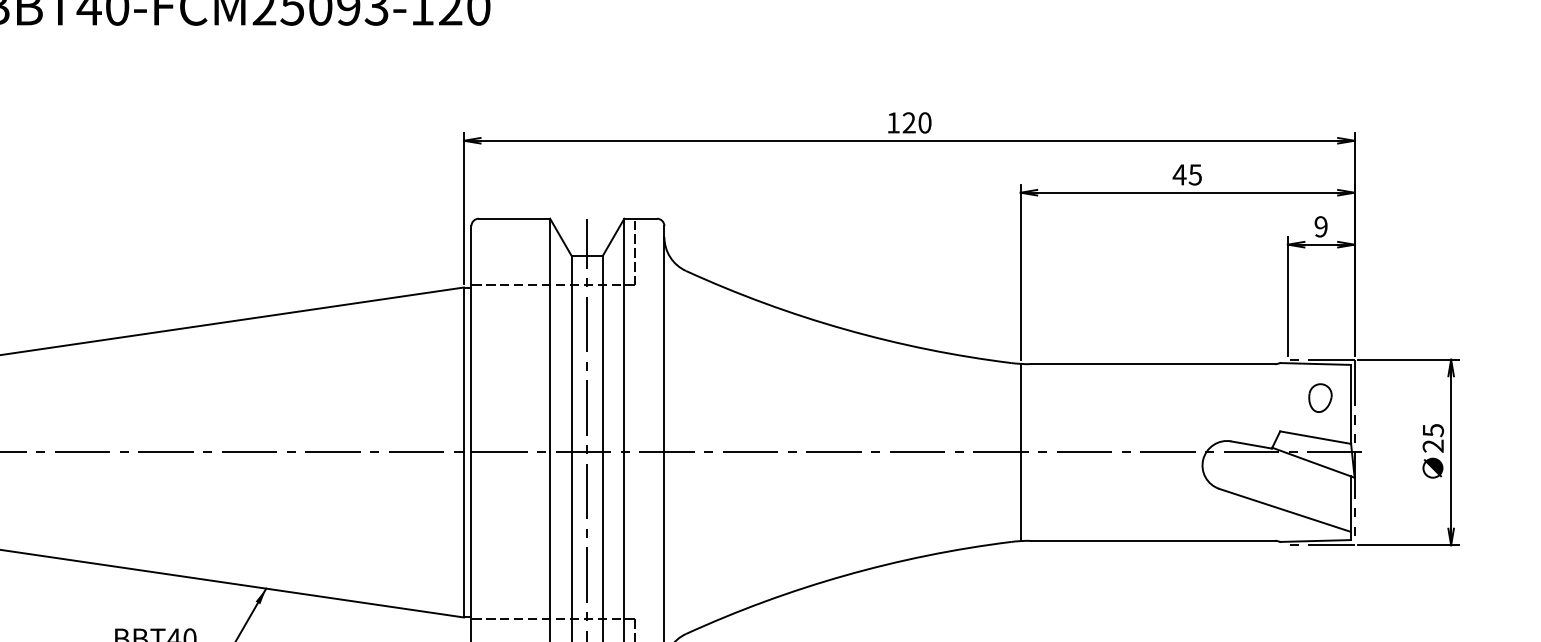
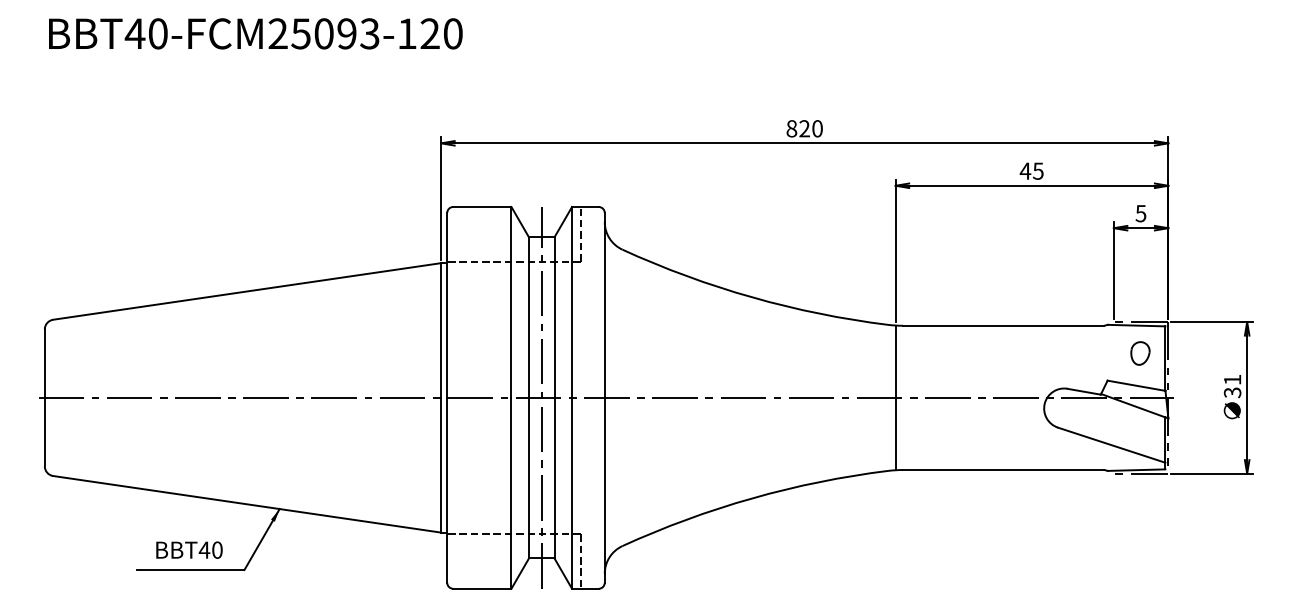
text: (893, 122) -> (791, 128), 120 -> 820
text: (1320, 226) -> (1140, 213), 9 -> 5
text: (1433, 438) -> (1232, 386), 25 -> 31

